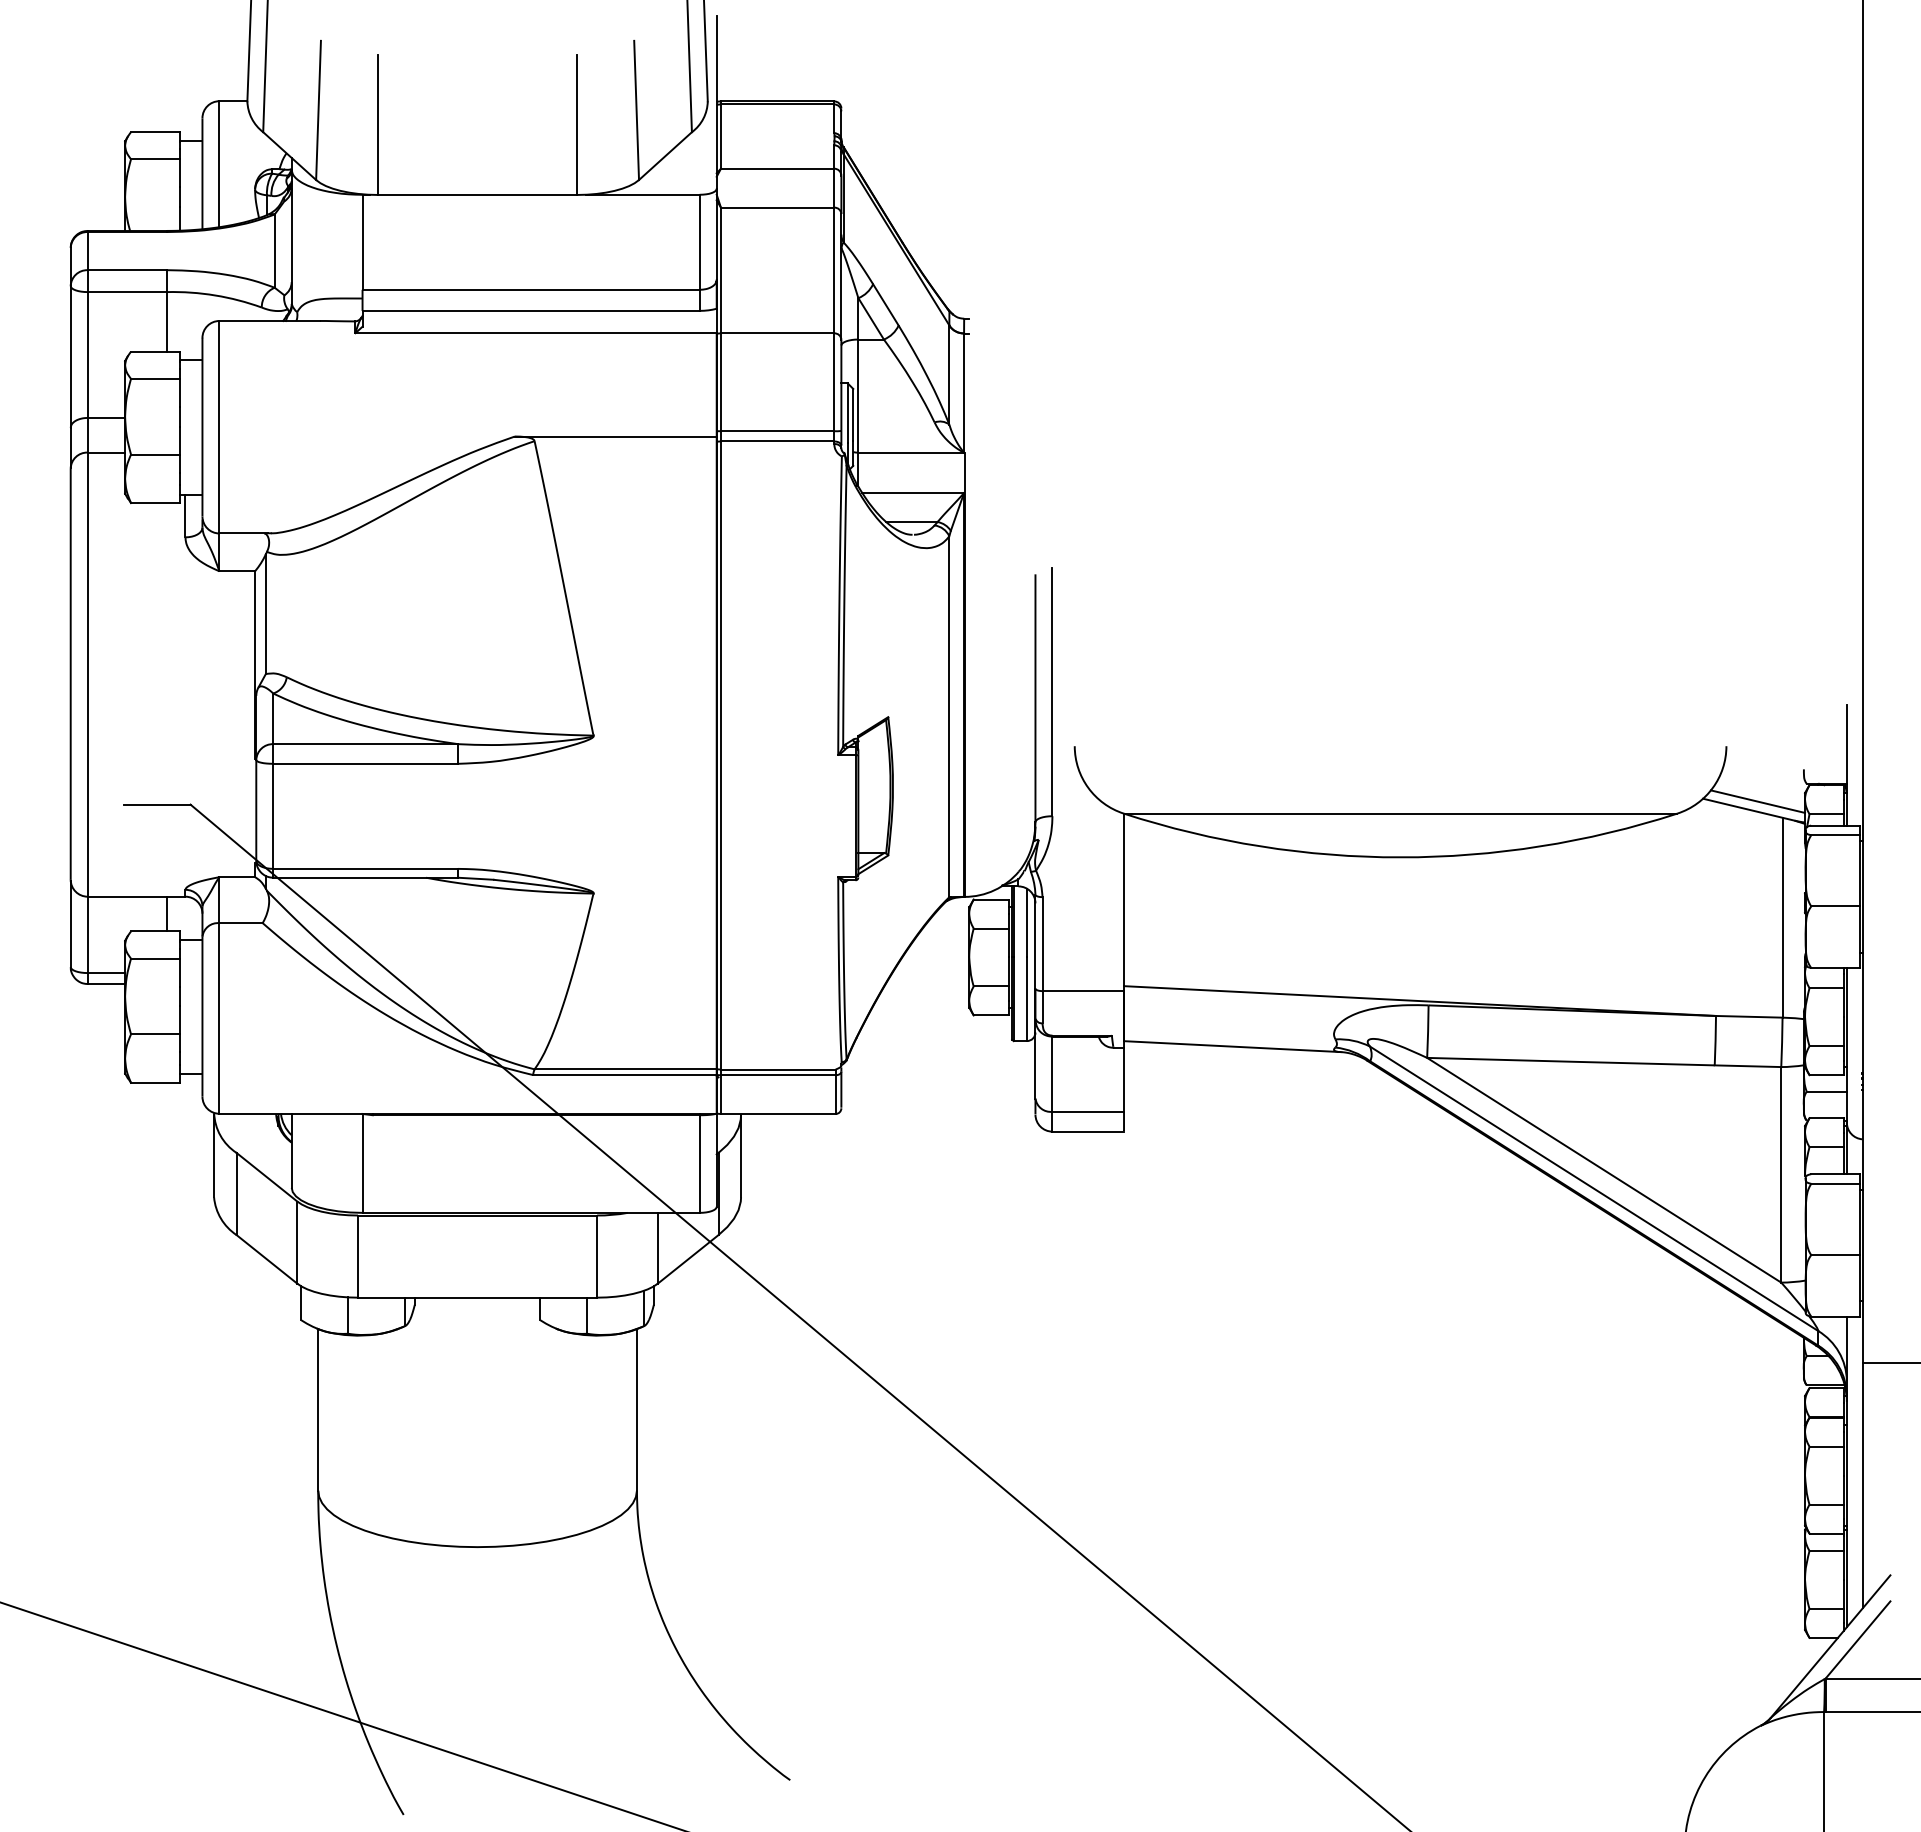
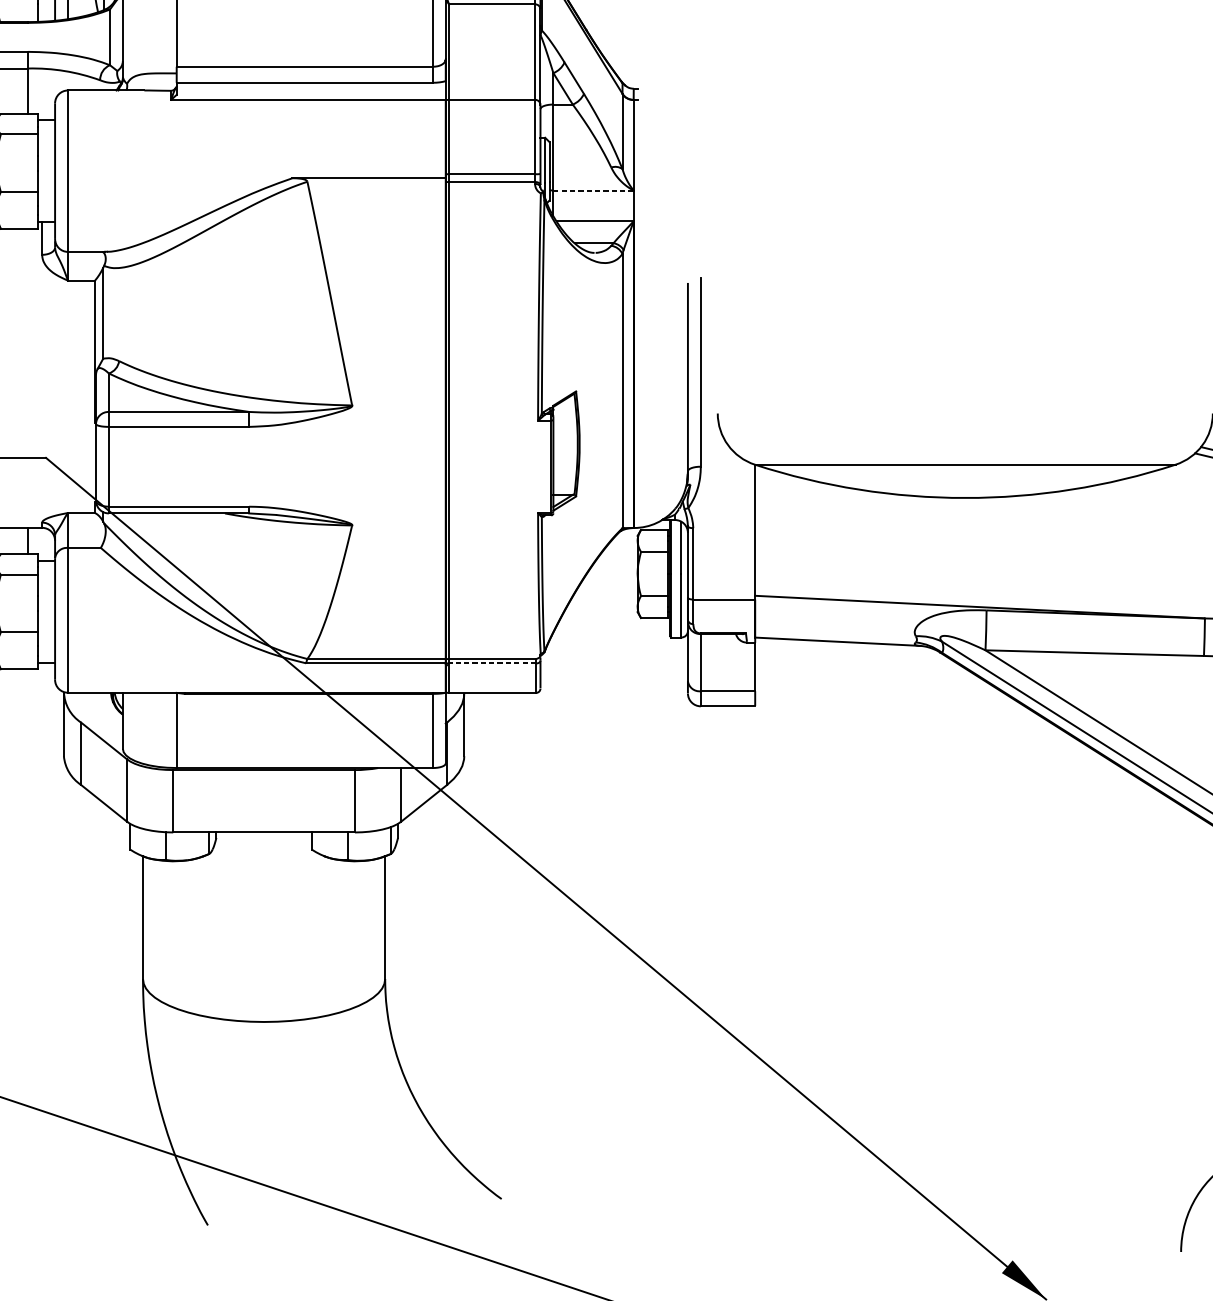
line: (911, 452) -> (593, 190), solid -> dashed
line: (777, 1075) -> (491, 663), solid -> dashed

